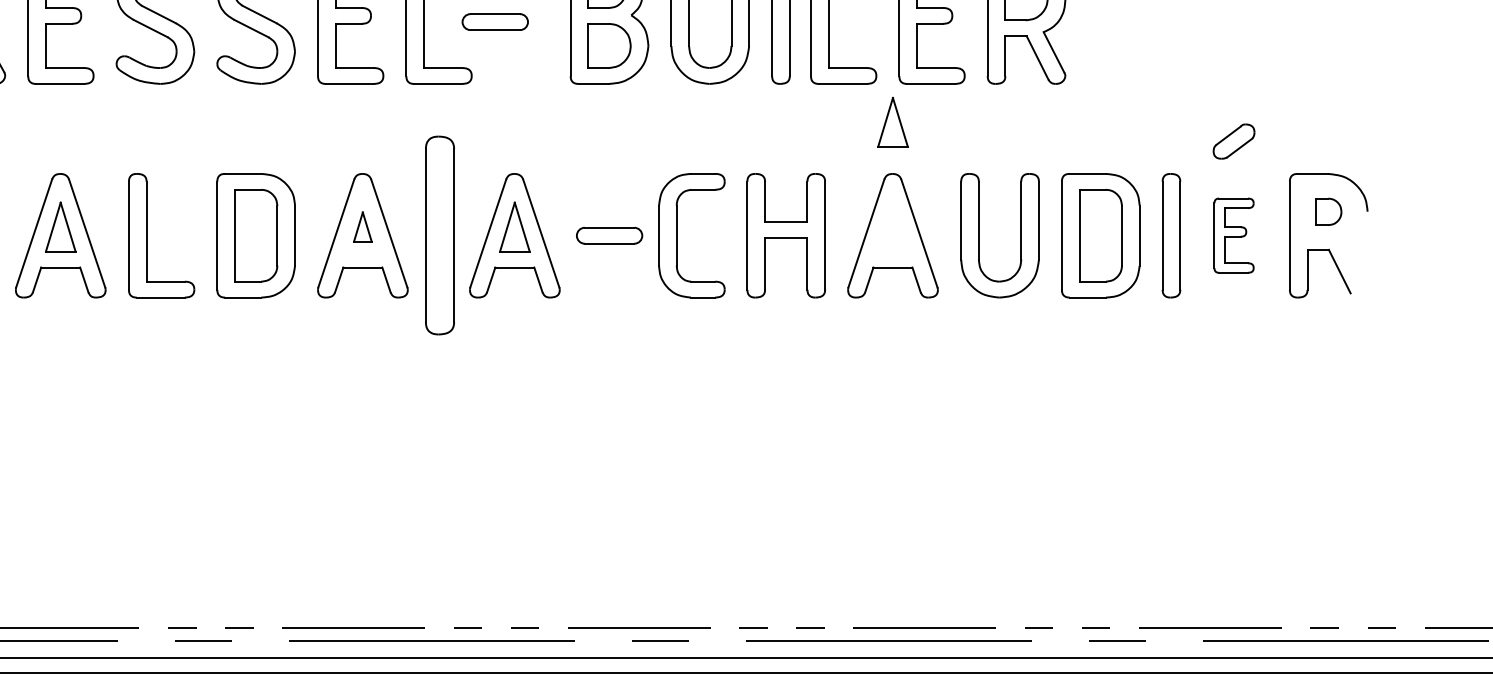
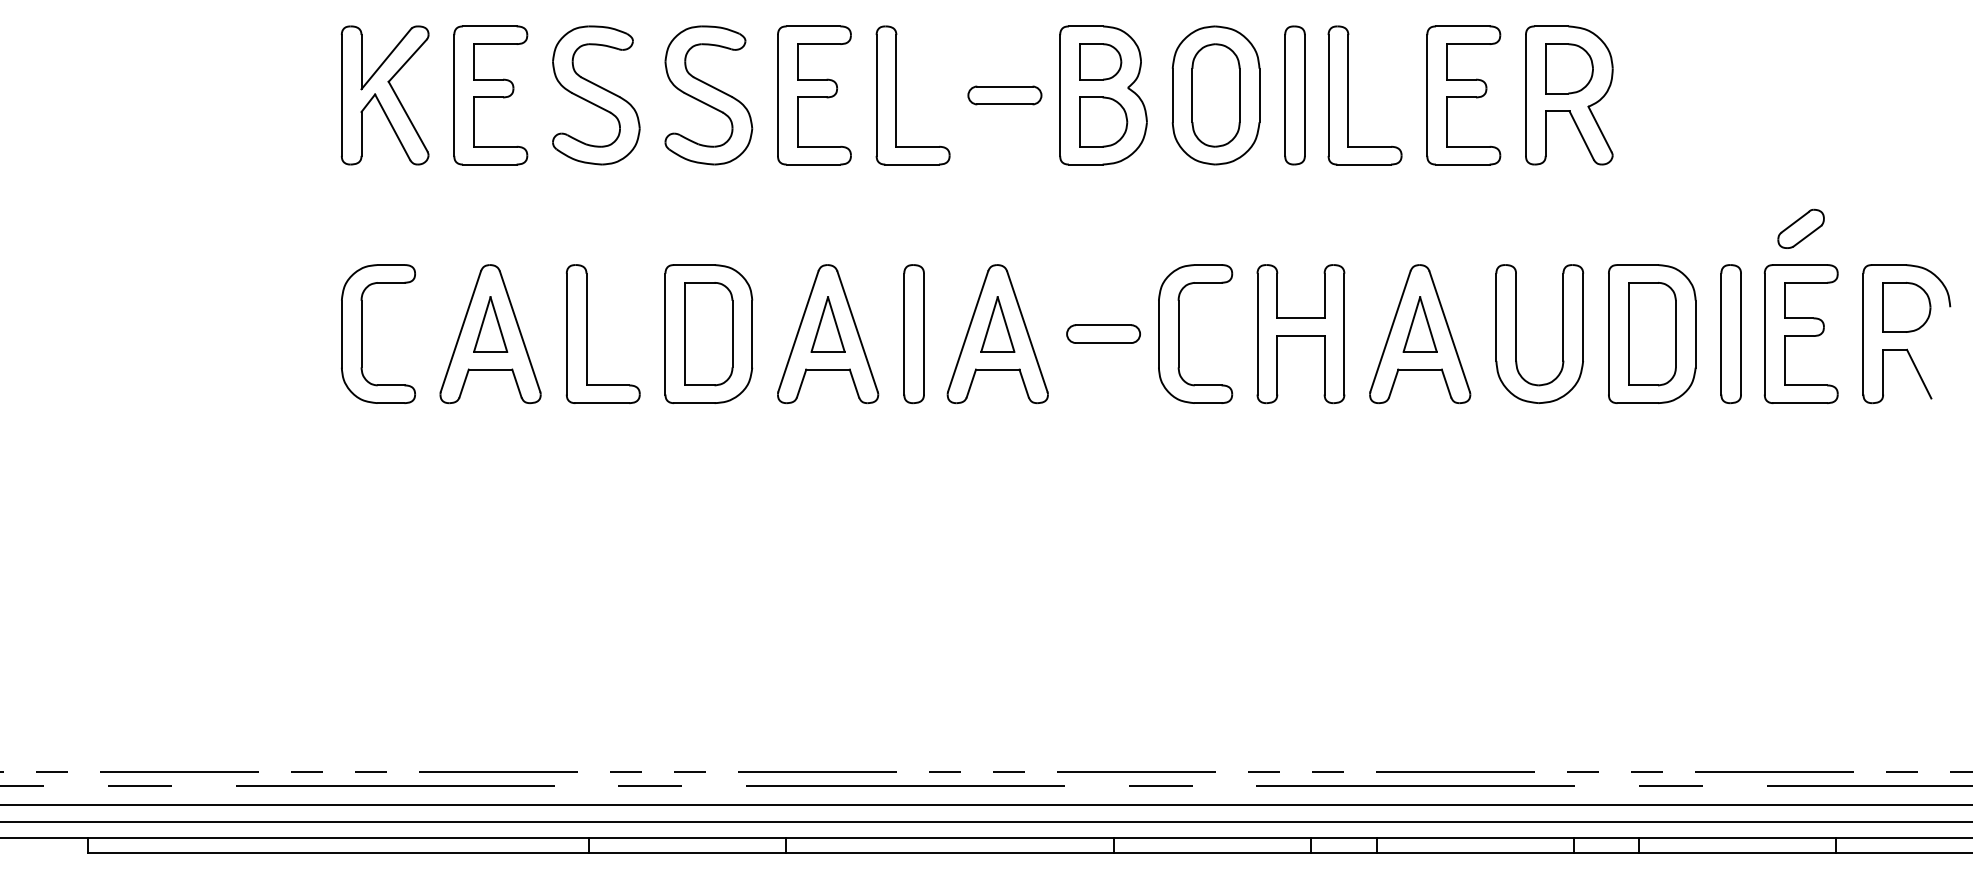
part: (494, 22) -> (1004, 95), moved
part: (892, 122) -> (1419, 324), moved
part: (1328, 211) -> (1906, 307), size x1.67
part: (362, 227) -> (827, 324), size x1.67
part: (1233, 235) -> (1800, 333), size x1.67
part: (439, 236) -> (913, 334), size x0.62

